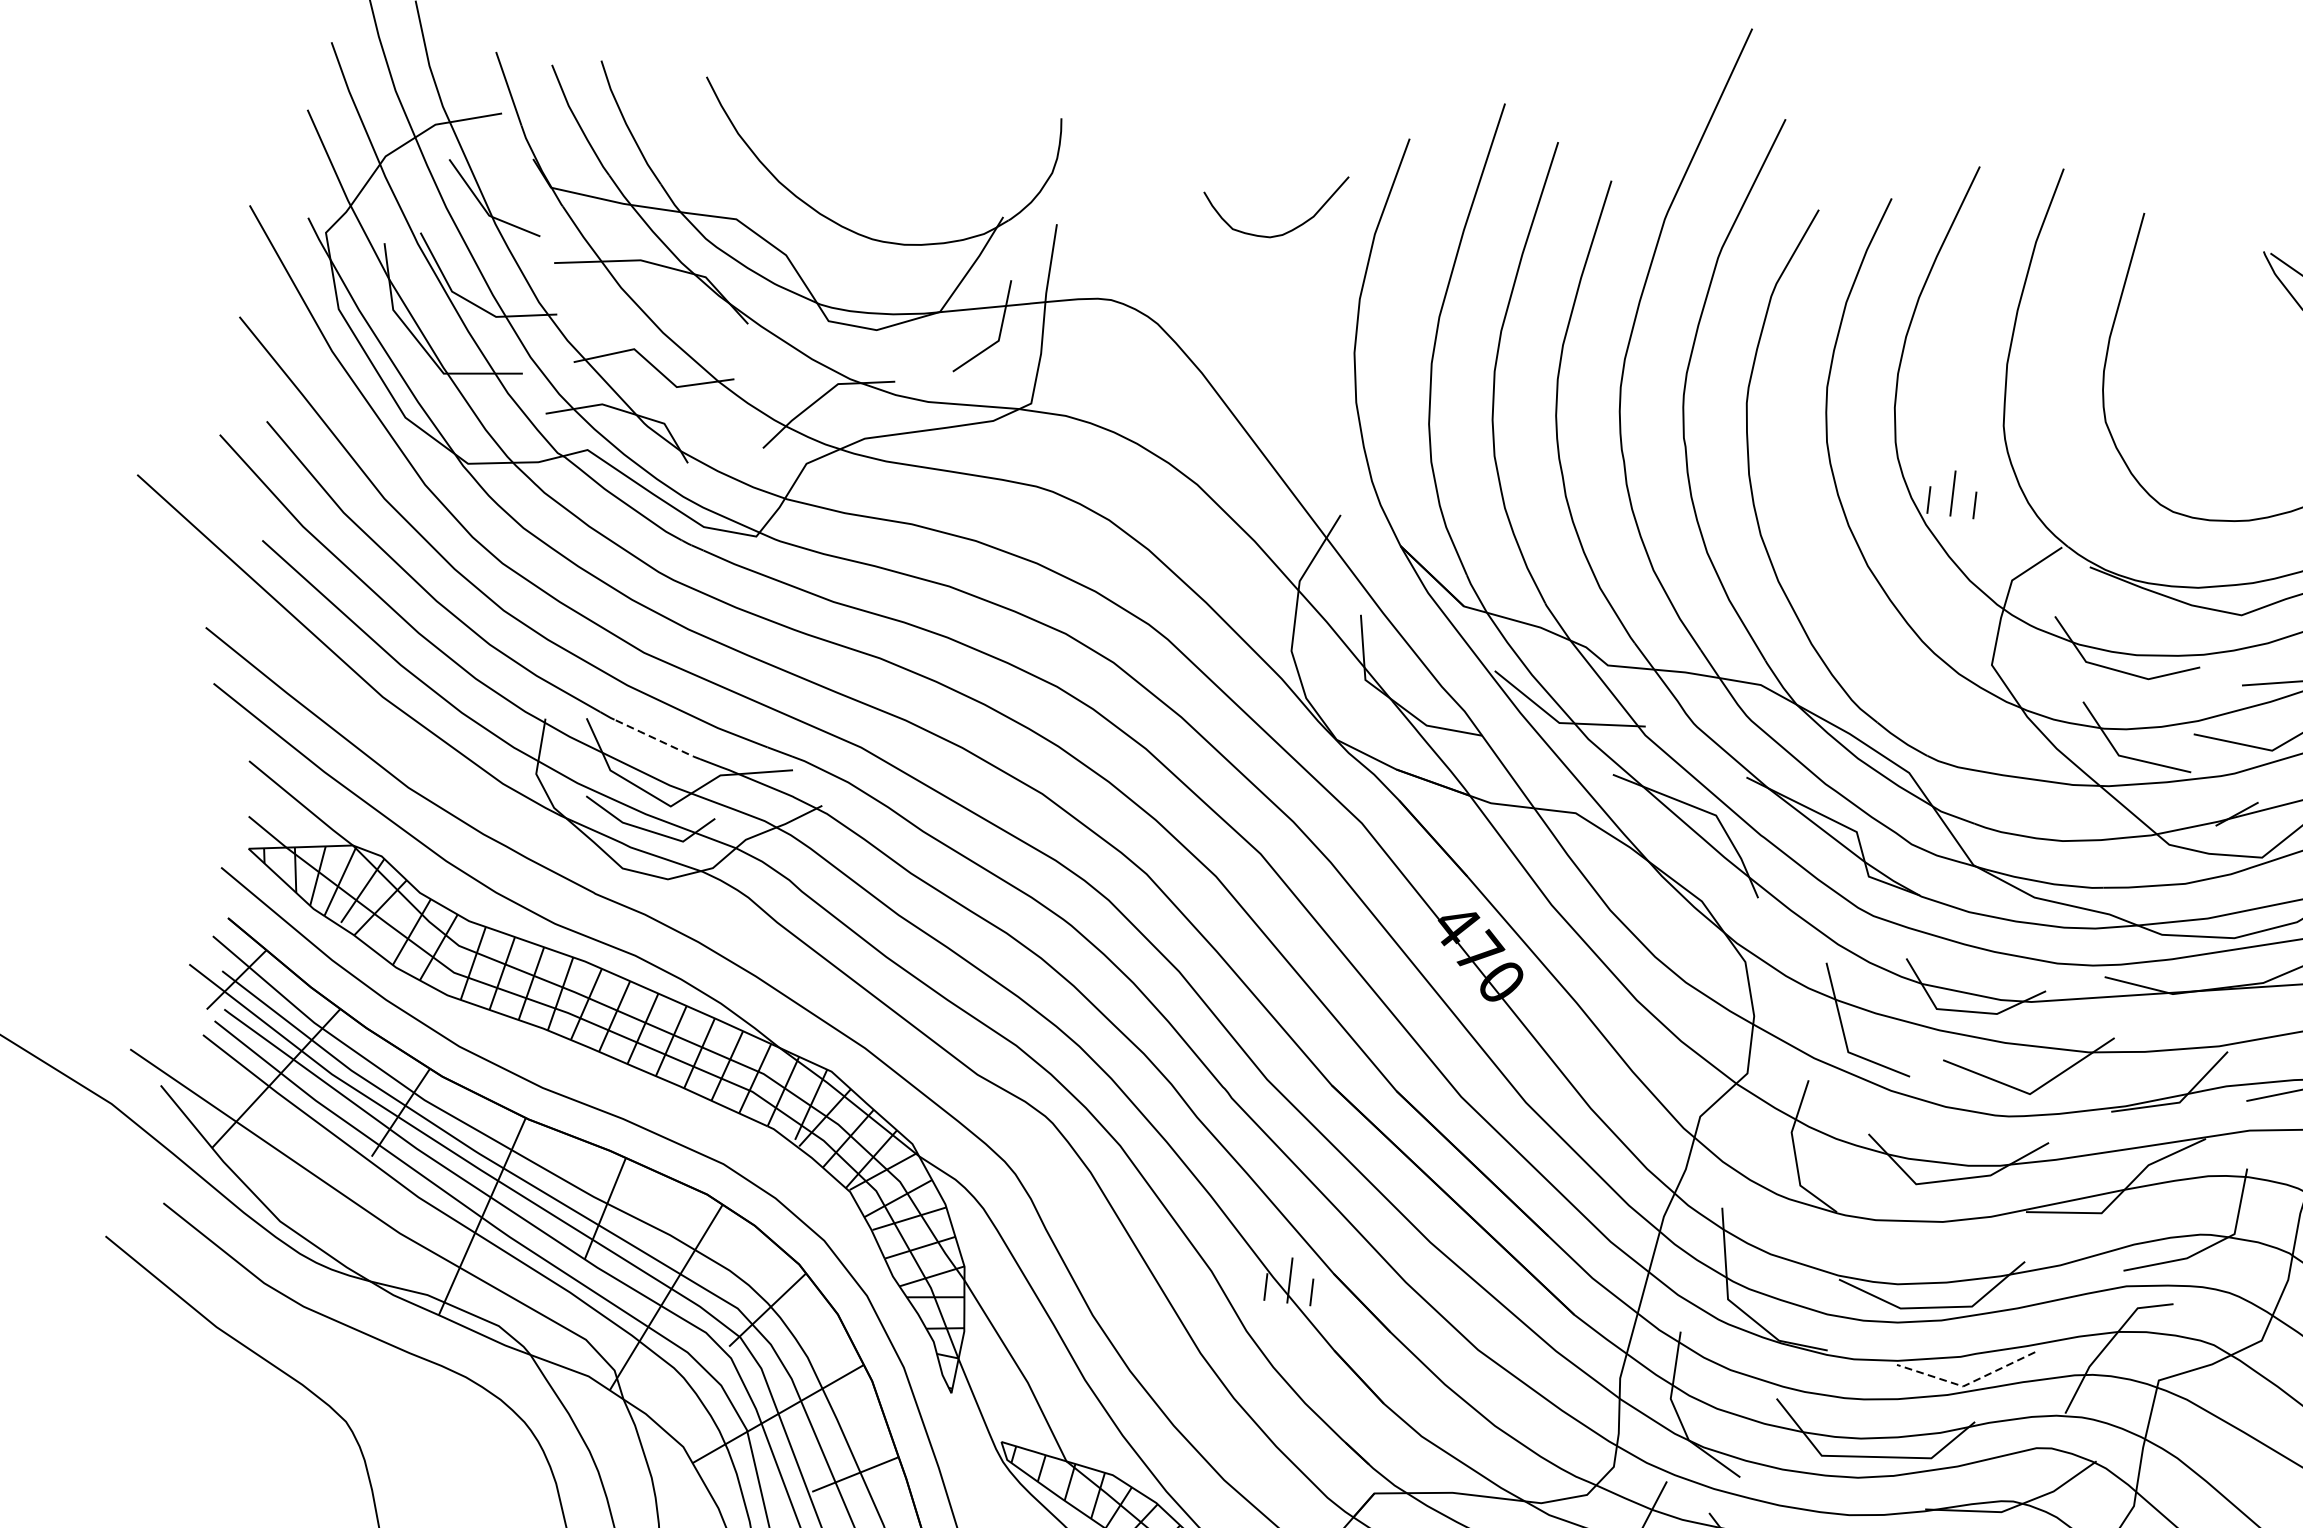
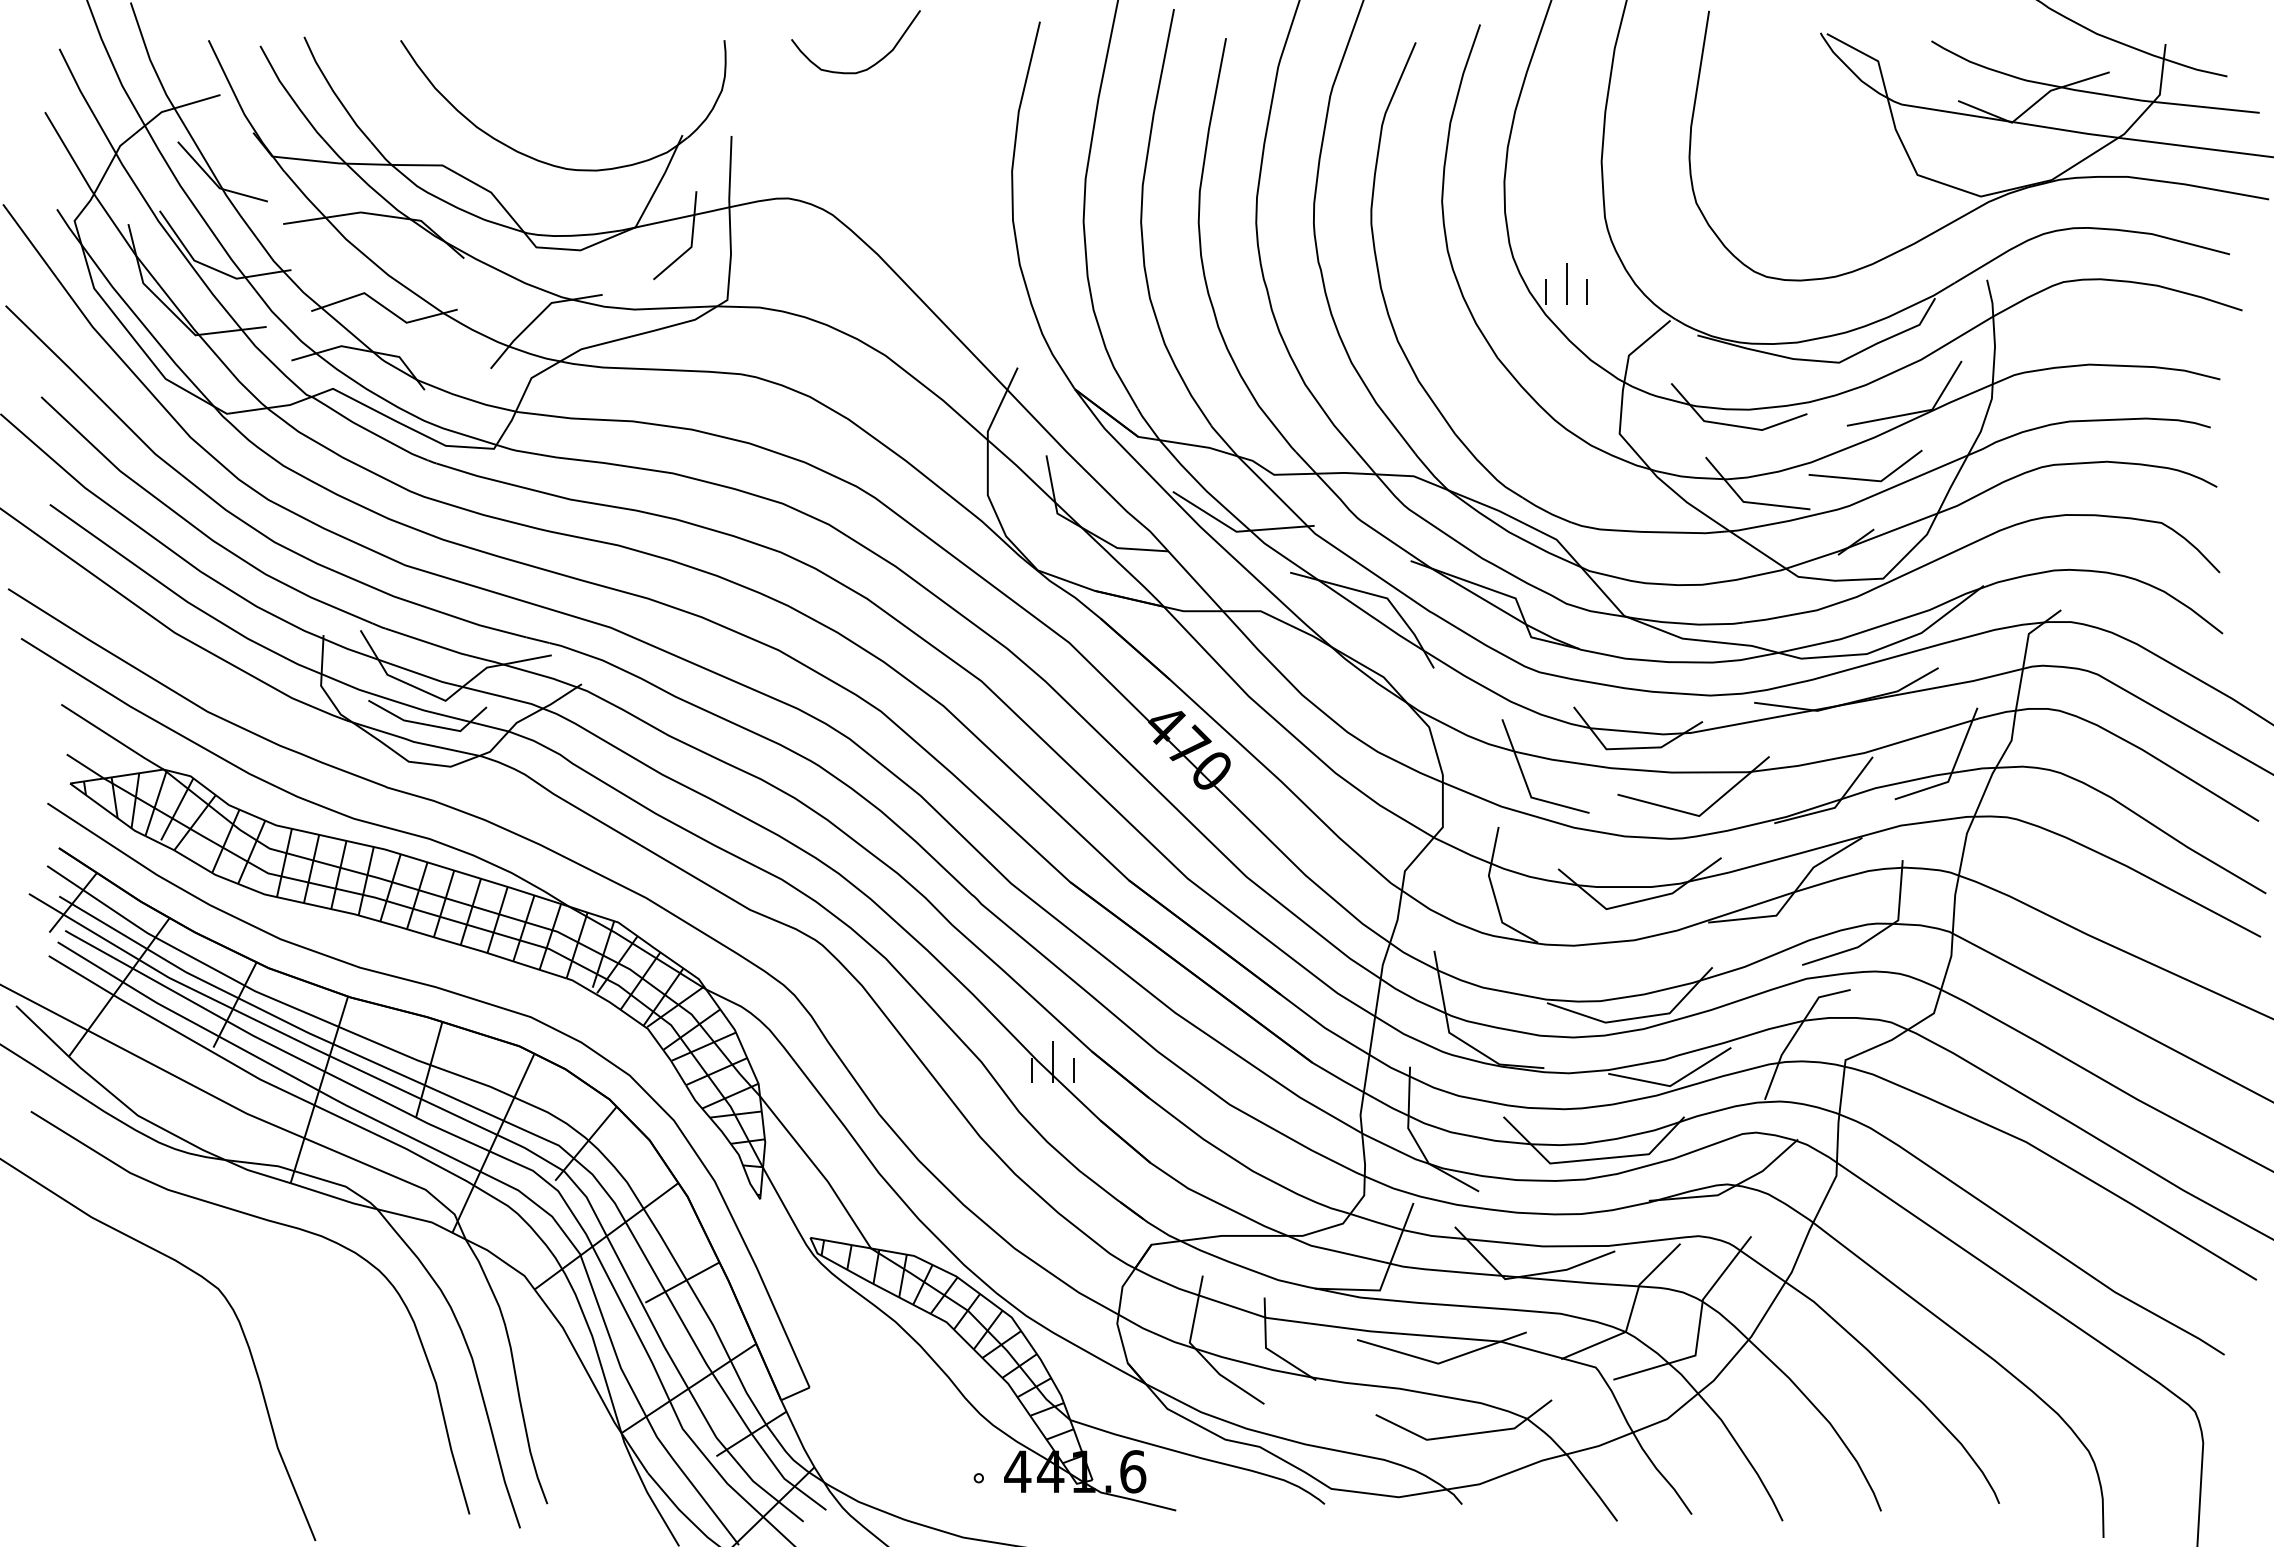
curve: (1288, 230) -> (871, 65), moved
line: (657, 740) -> (426, 642), dashed -> solid
line: (1967, 1385) -> (1673, 1084), dashed -> solid

